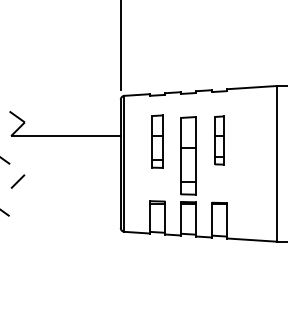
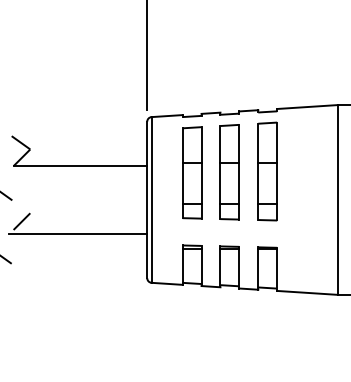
part: (219, 140) -> (267, 171), size x1.67
part: (157, 141) -> (192, 172), size x1.43
part: (188, 156) -> (229, 172), moved
line: (64, 192) -> (78, 234), added

